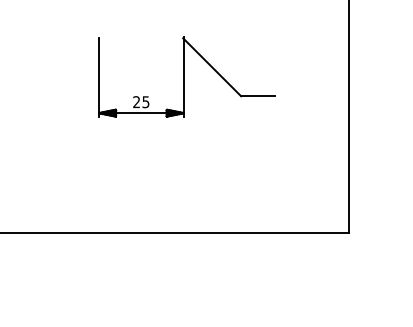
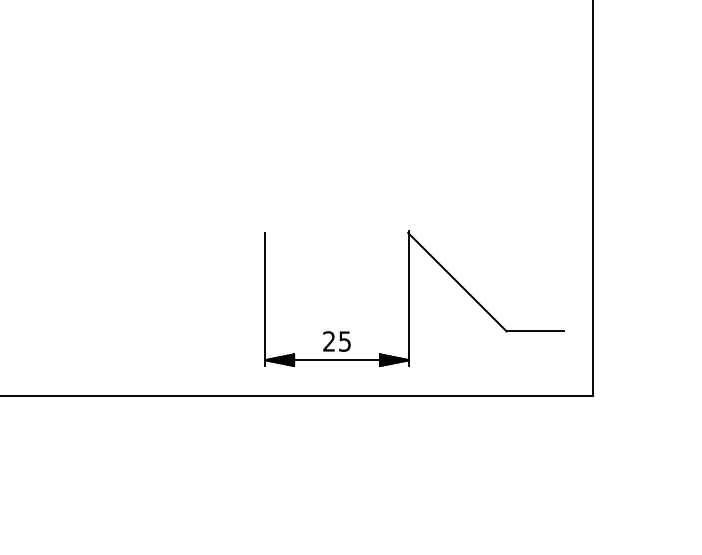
part: (186, 76) -> (413, 297), moved

